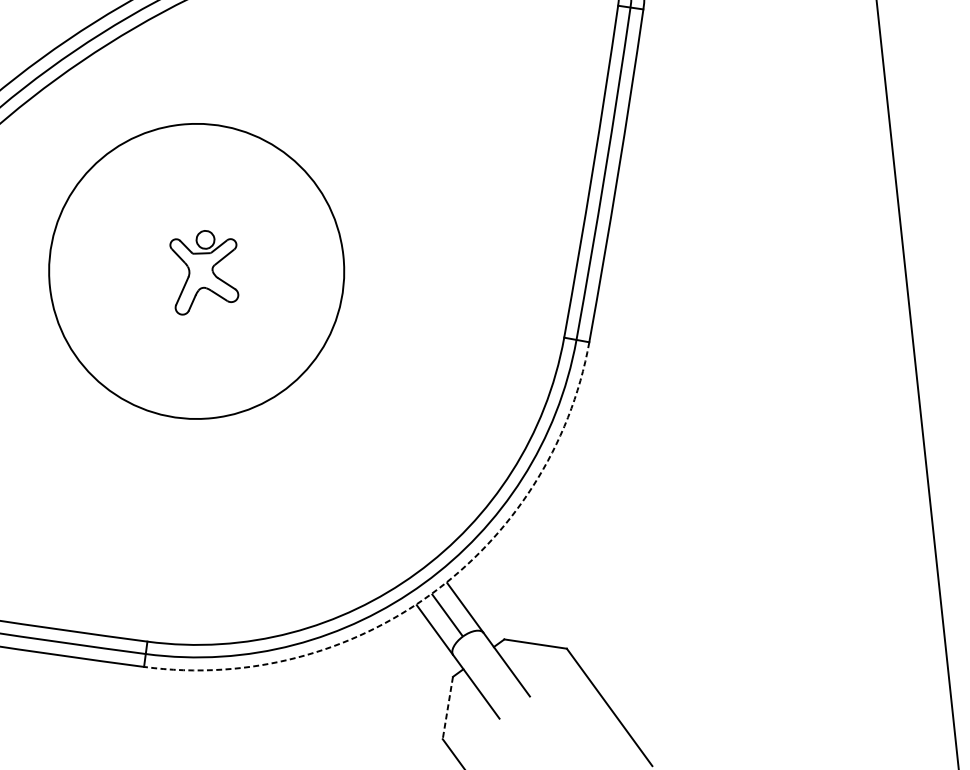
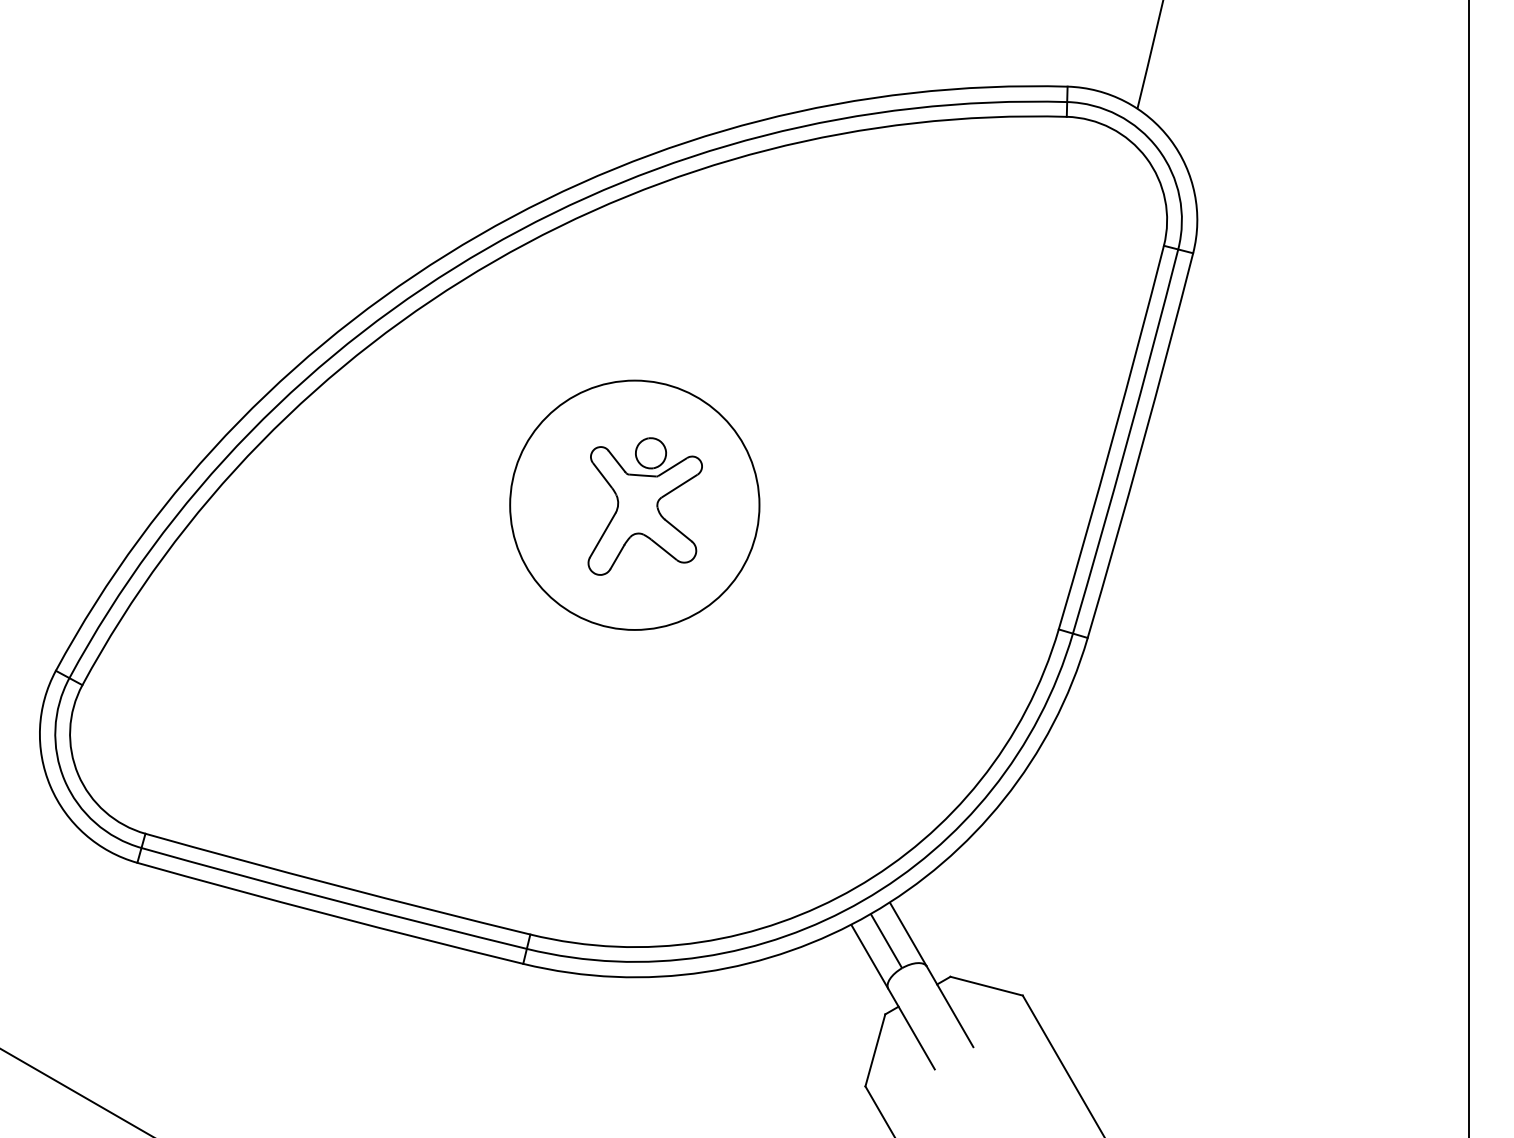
circle: (196, 270) -> (634, 504), size x0.71
part: (204, 271) -> (644, 506), size x1.43
arc: (431, 594) -> (870, 914), dashed -> solid
line: (447, 708) -> (875, 1050), dashed -> solid

